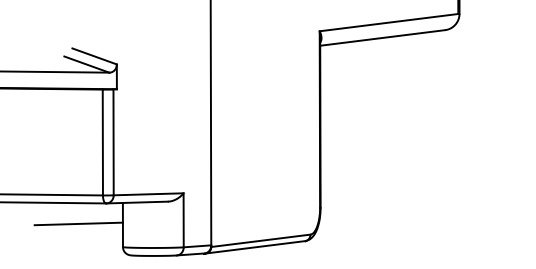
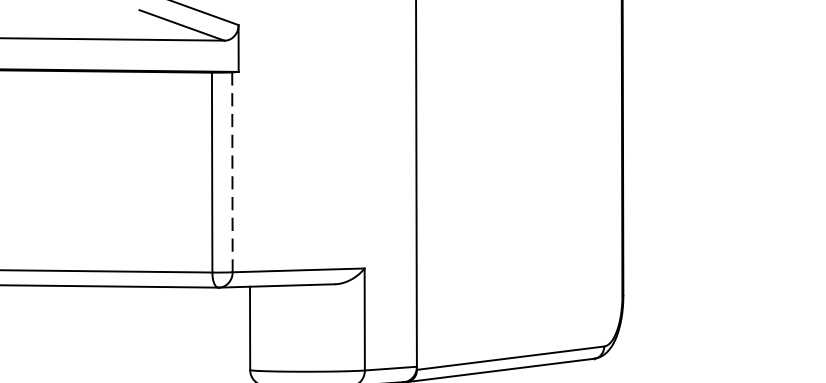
line: (113, 142) -> (232, 172), solid -> dashed
line: (78, 223) -> (166, 325), removed

